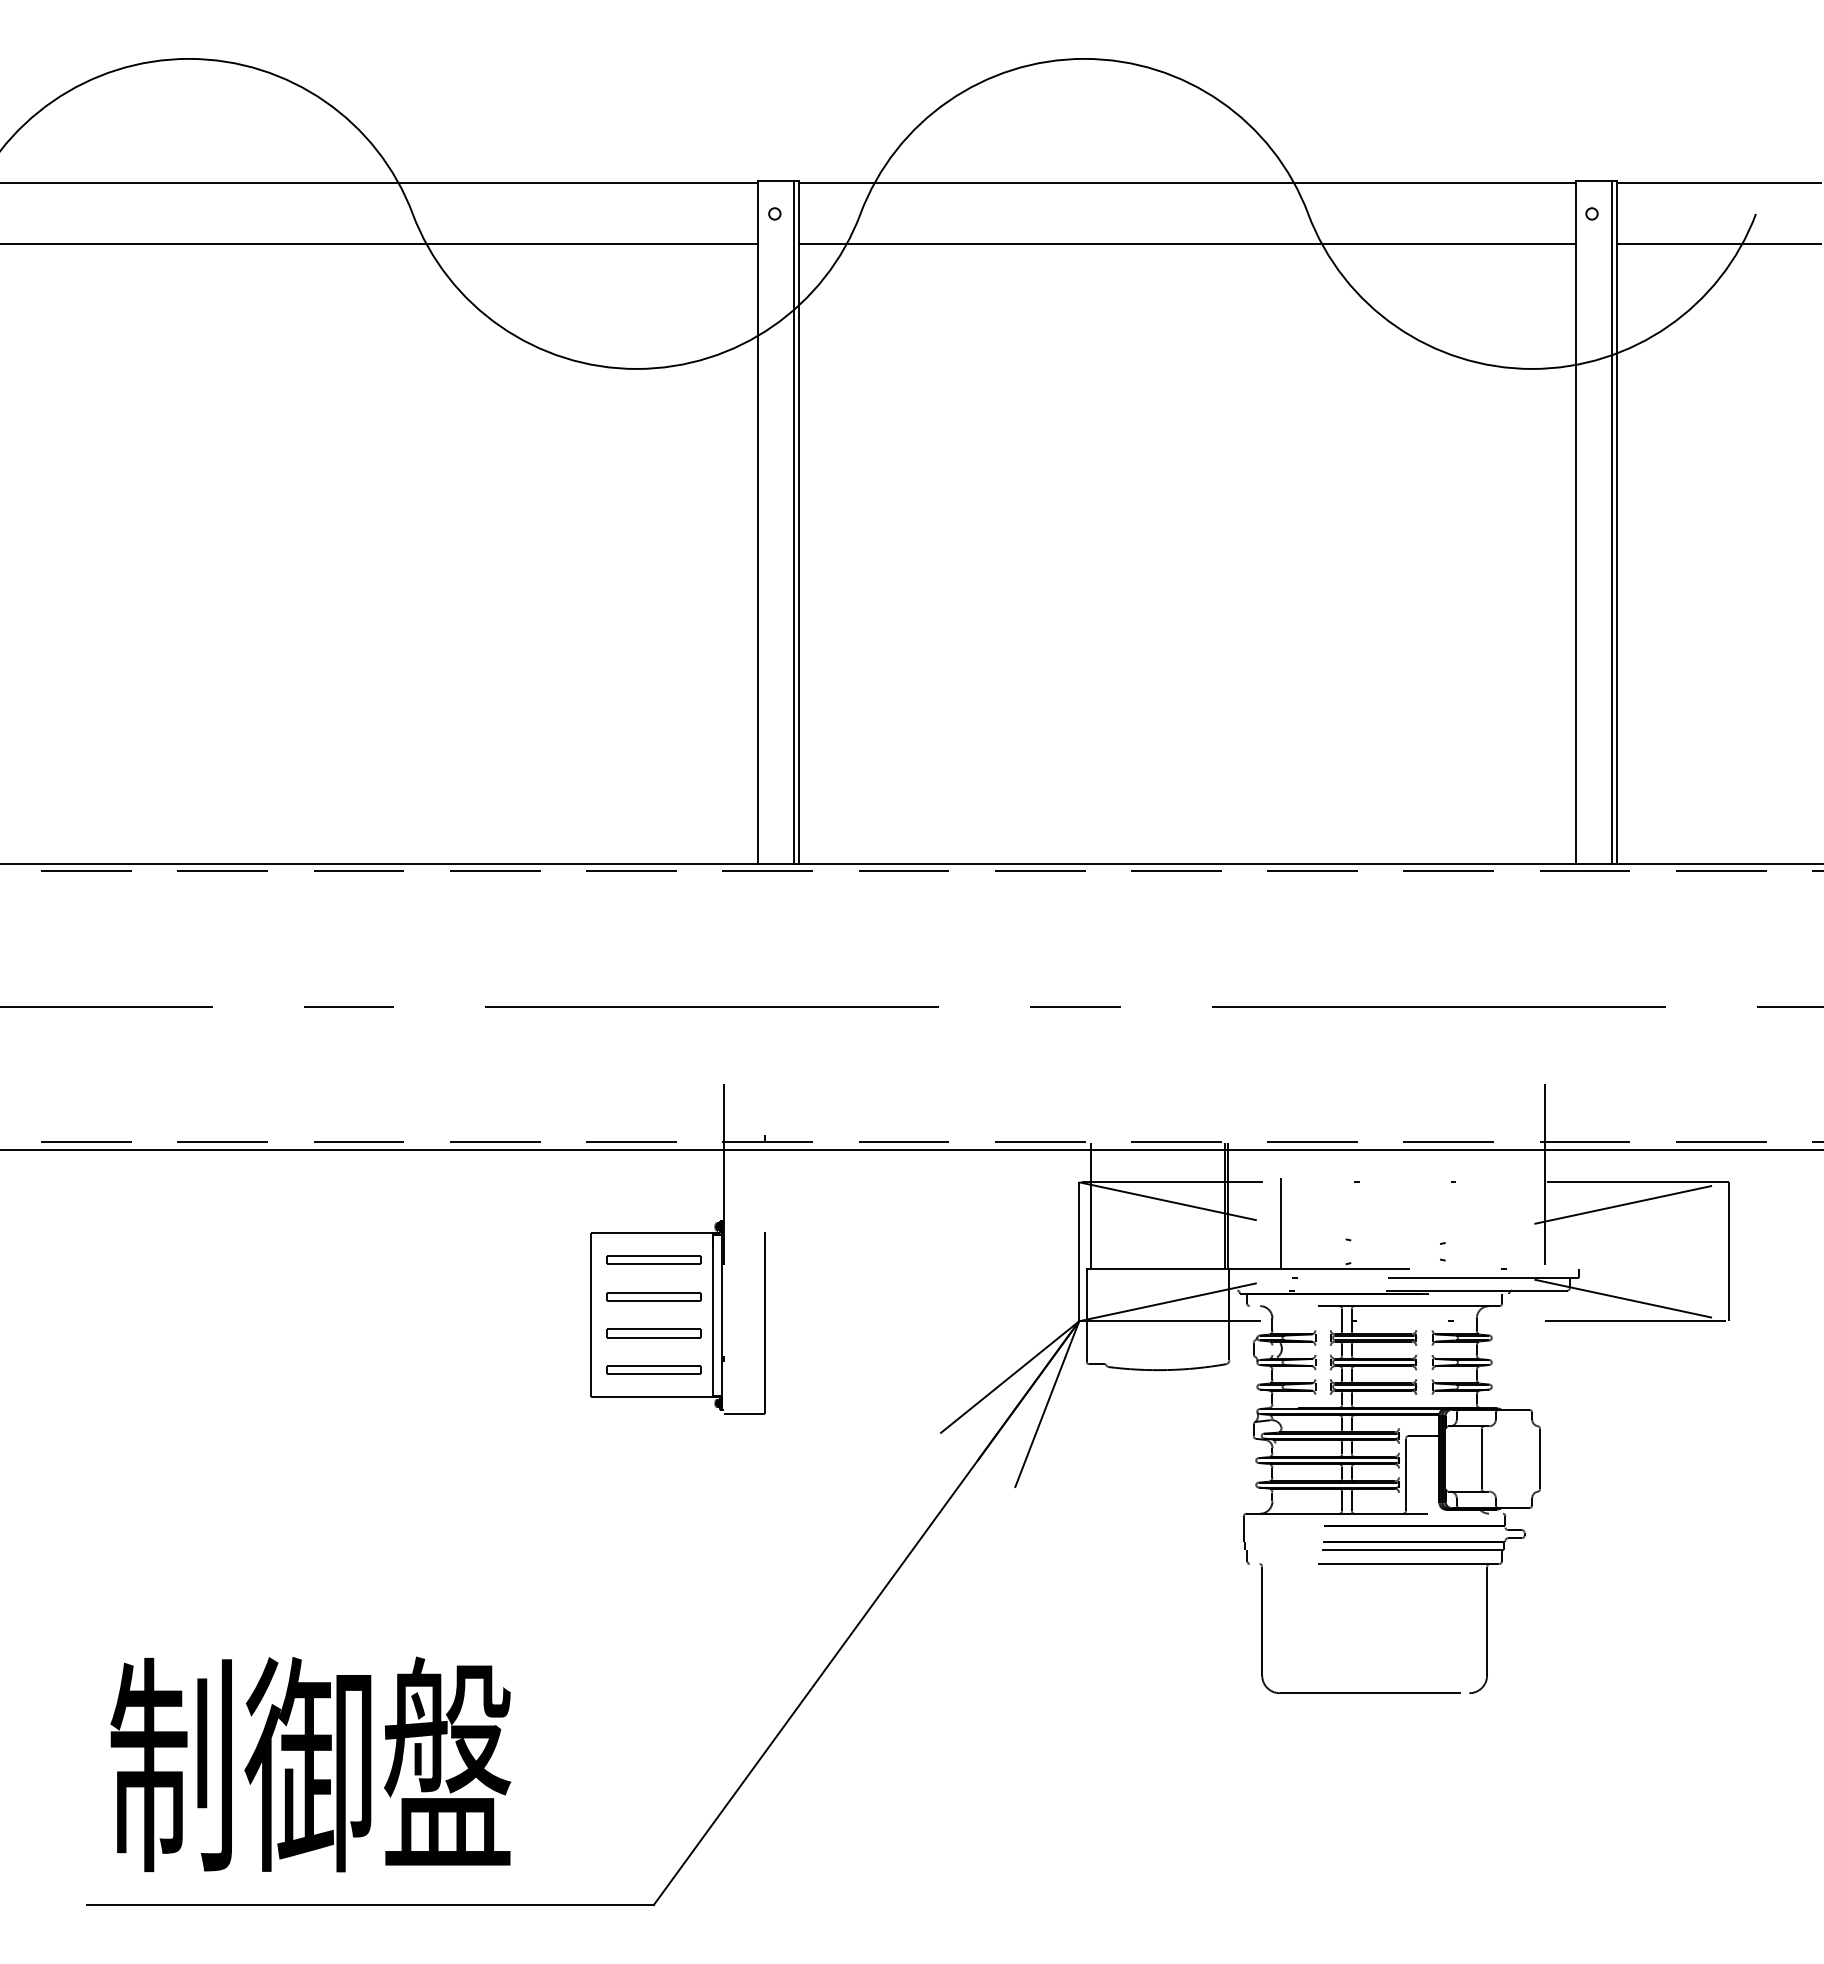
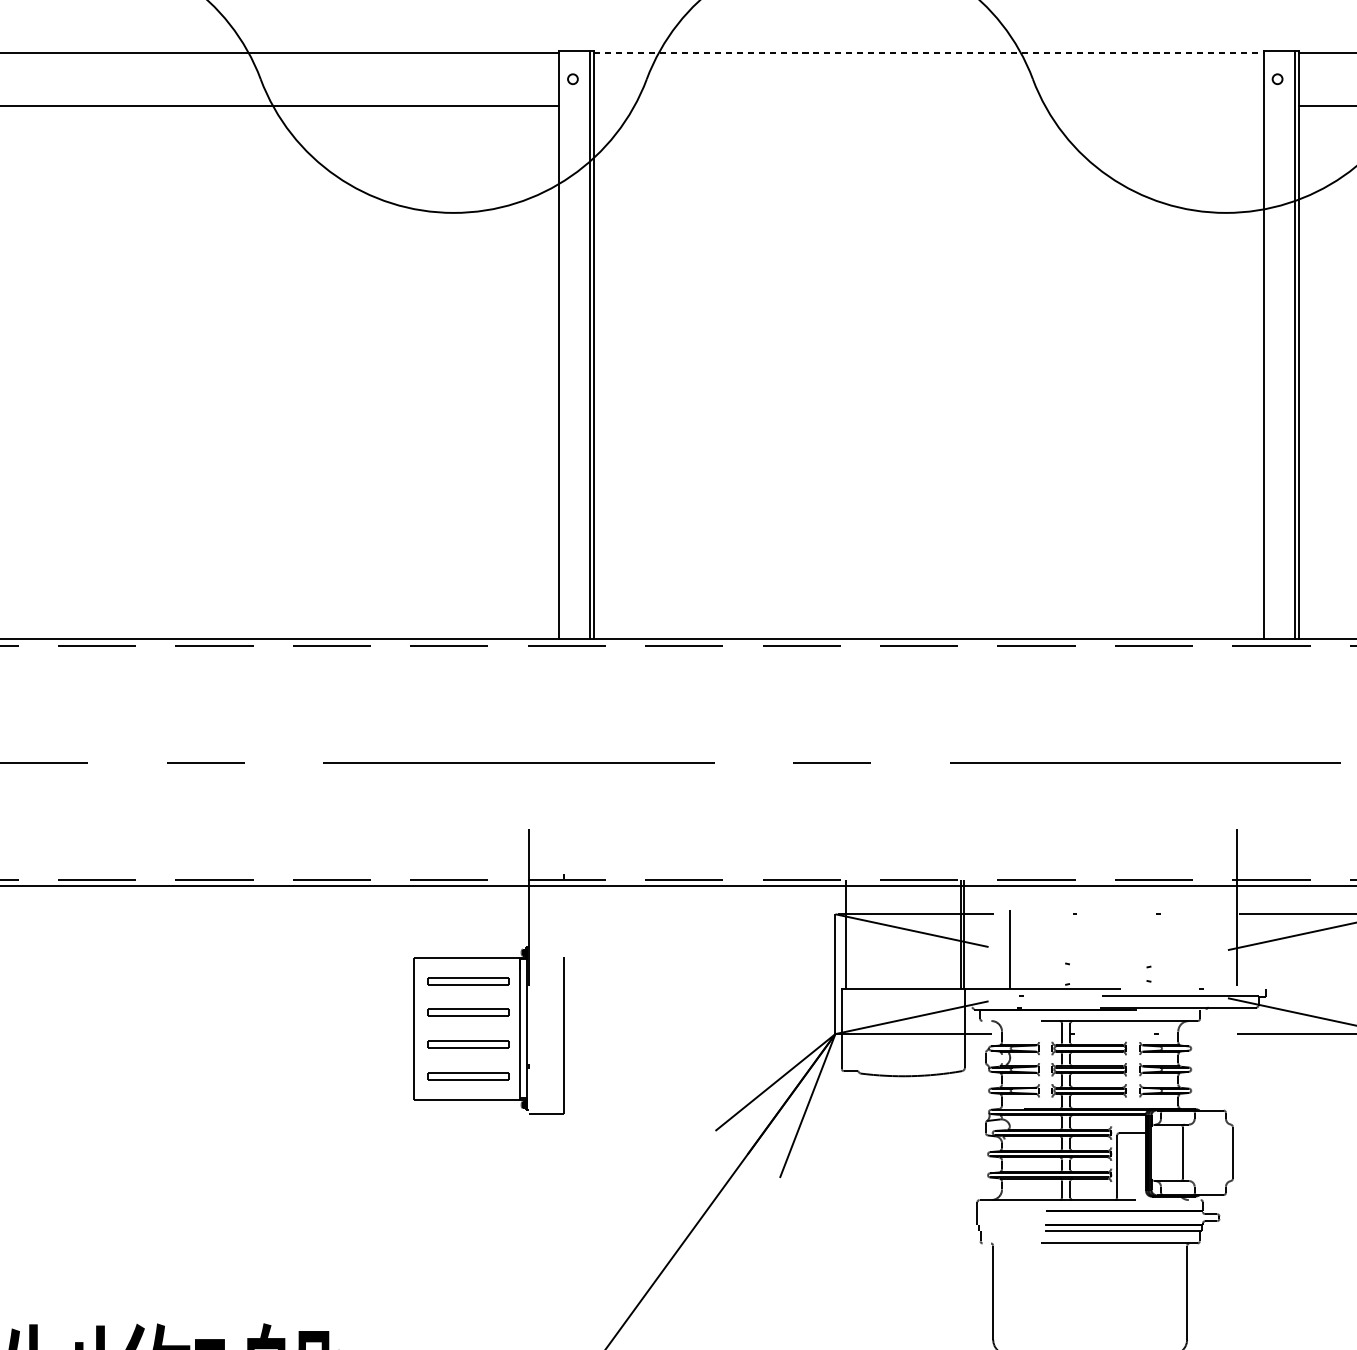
line: (1188, 183) -> (929, 52), solid -> dashed
line: (1187, 244) -> (928, 105), removed

